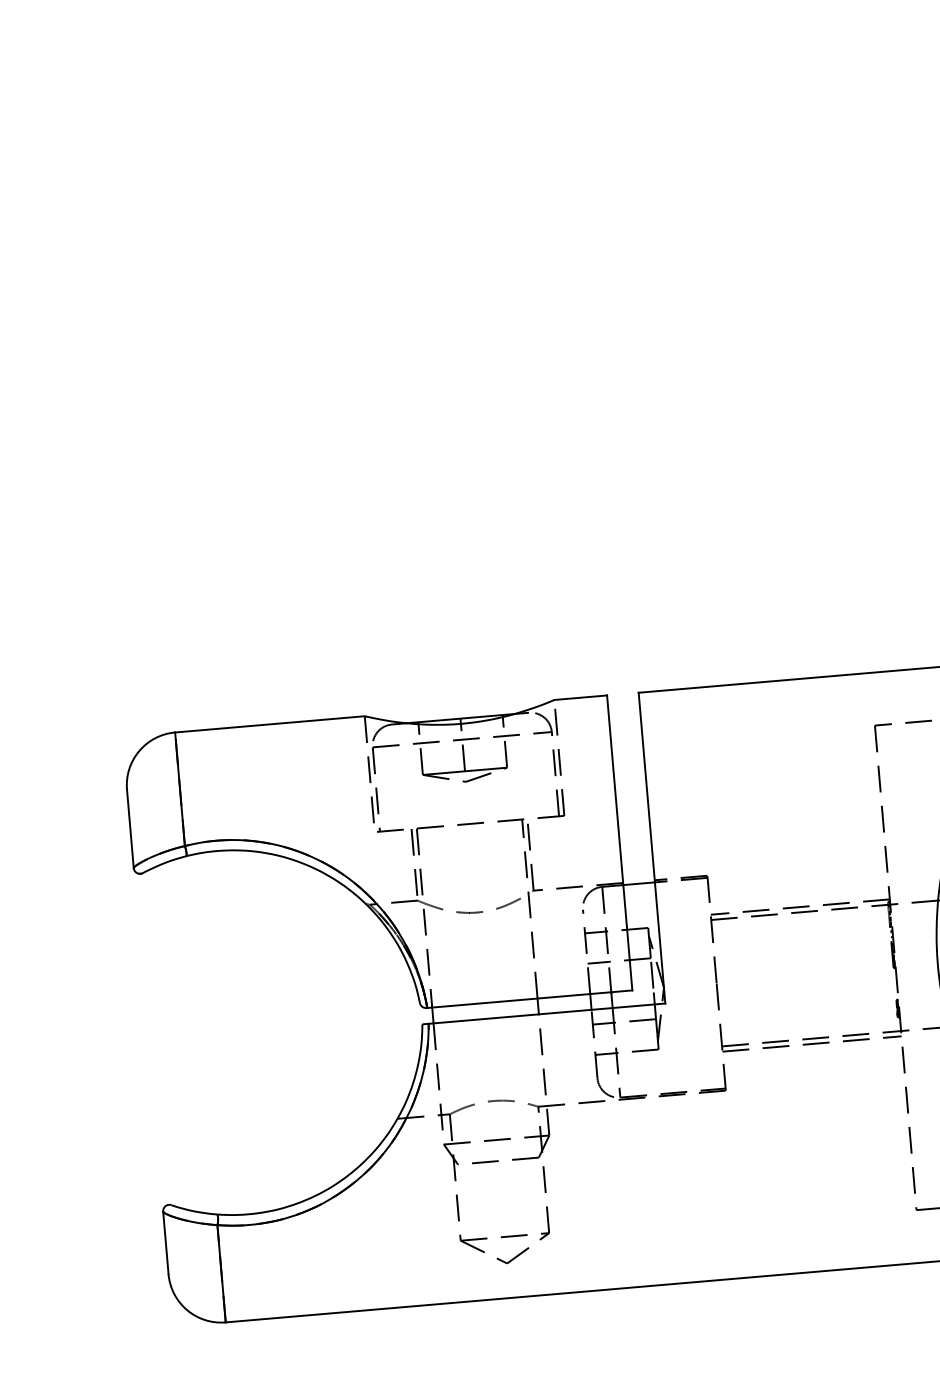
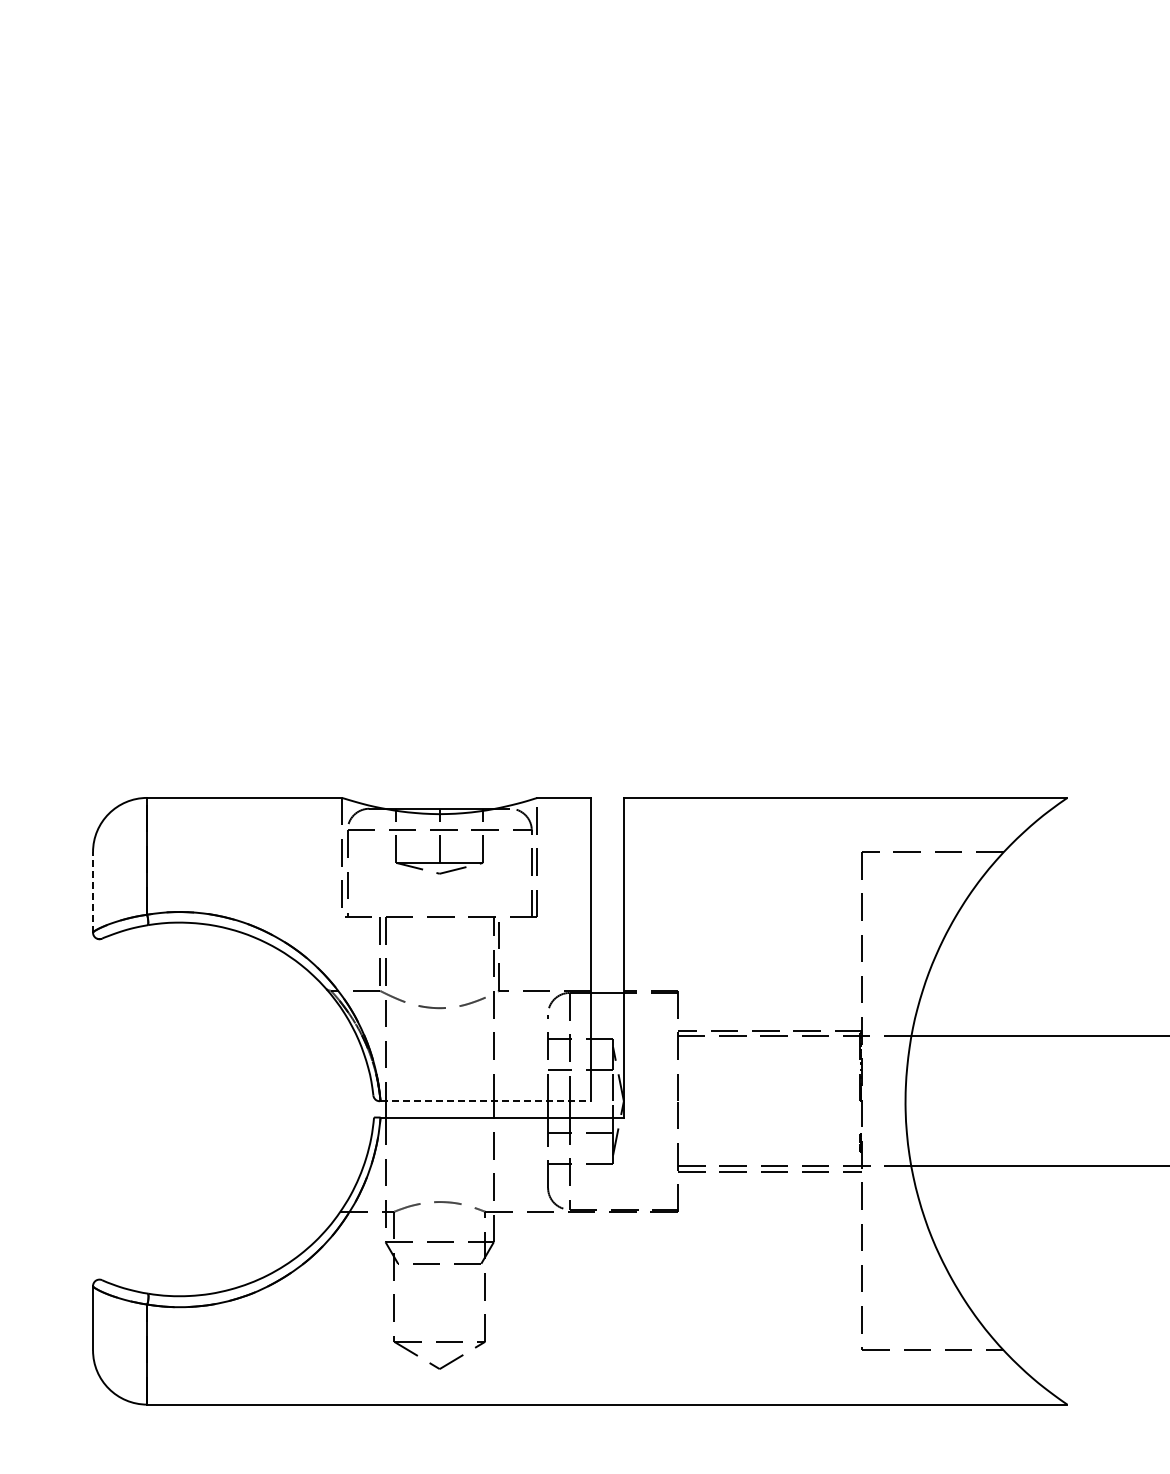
line: (130, 827) -> (93, 891), solid -> dashed
line: (530, 999) -> (486, 1101), solid -> dashed

